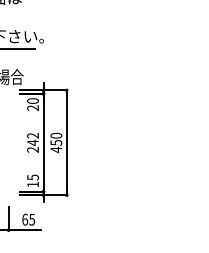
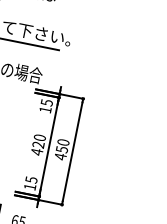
text: (32, 104) -> (45, 106), 20 -> 15
text: (32, 142) -> (38, 144), 242 -> 420

